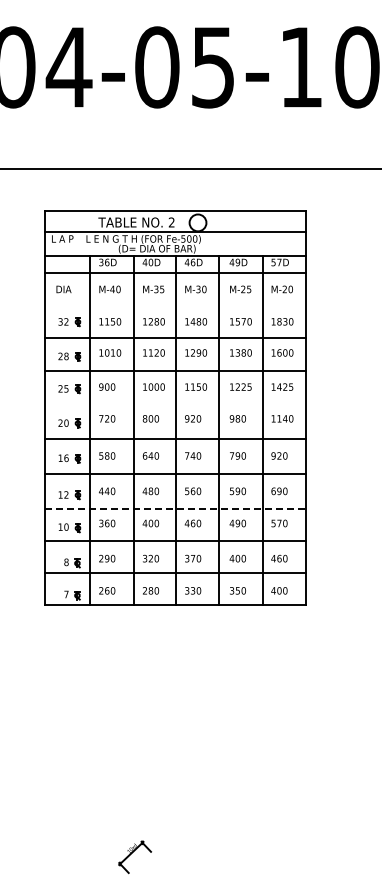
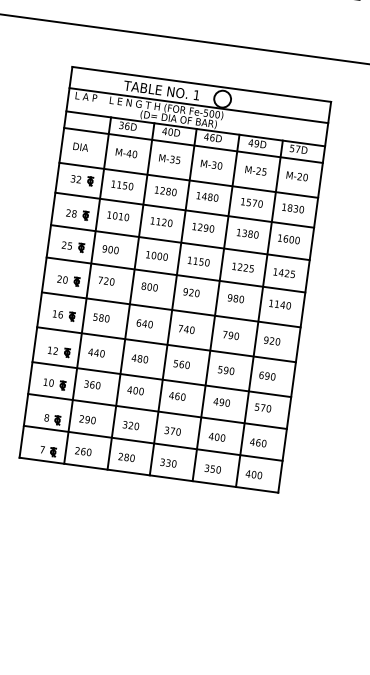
text: (171, 222) -> (196, 95), 2 -> 1
line: (174, 307) -> (188, 179), added
line: (174, 403) -> (175, 274), added
line: (175, 508) -> (162, 379), dashed -> solid

